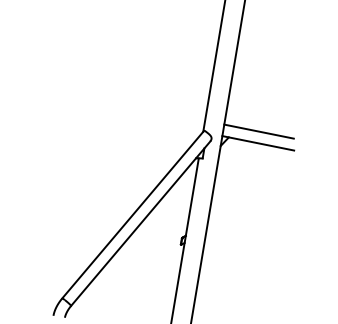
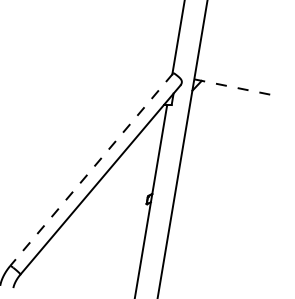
line: (258, 131) -> (235, 74), removed
line: (258, 143) -> (235, 87), solid -> dashed
line: (133, 214) -> (92, 169), solid -> dashed

